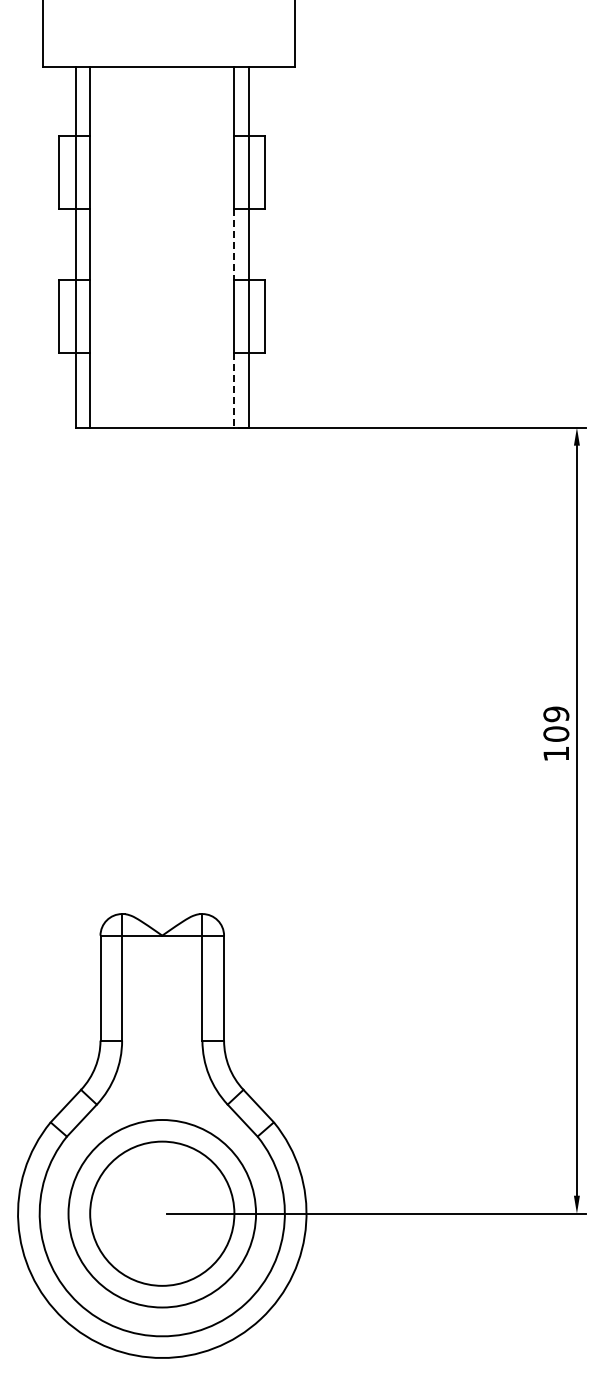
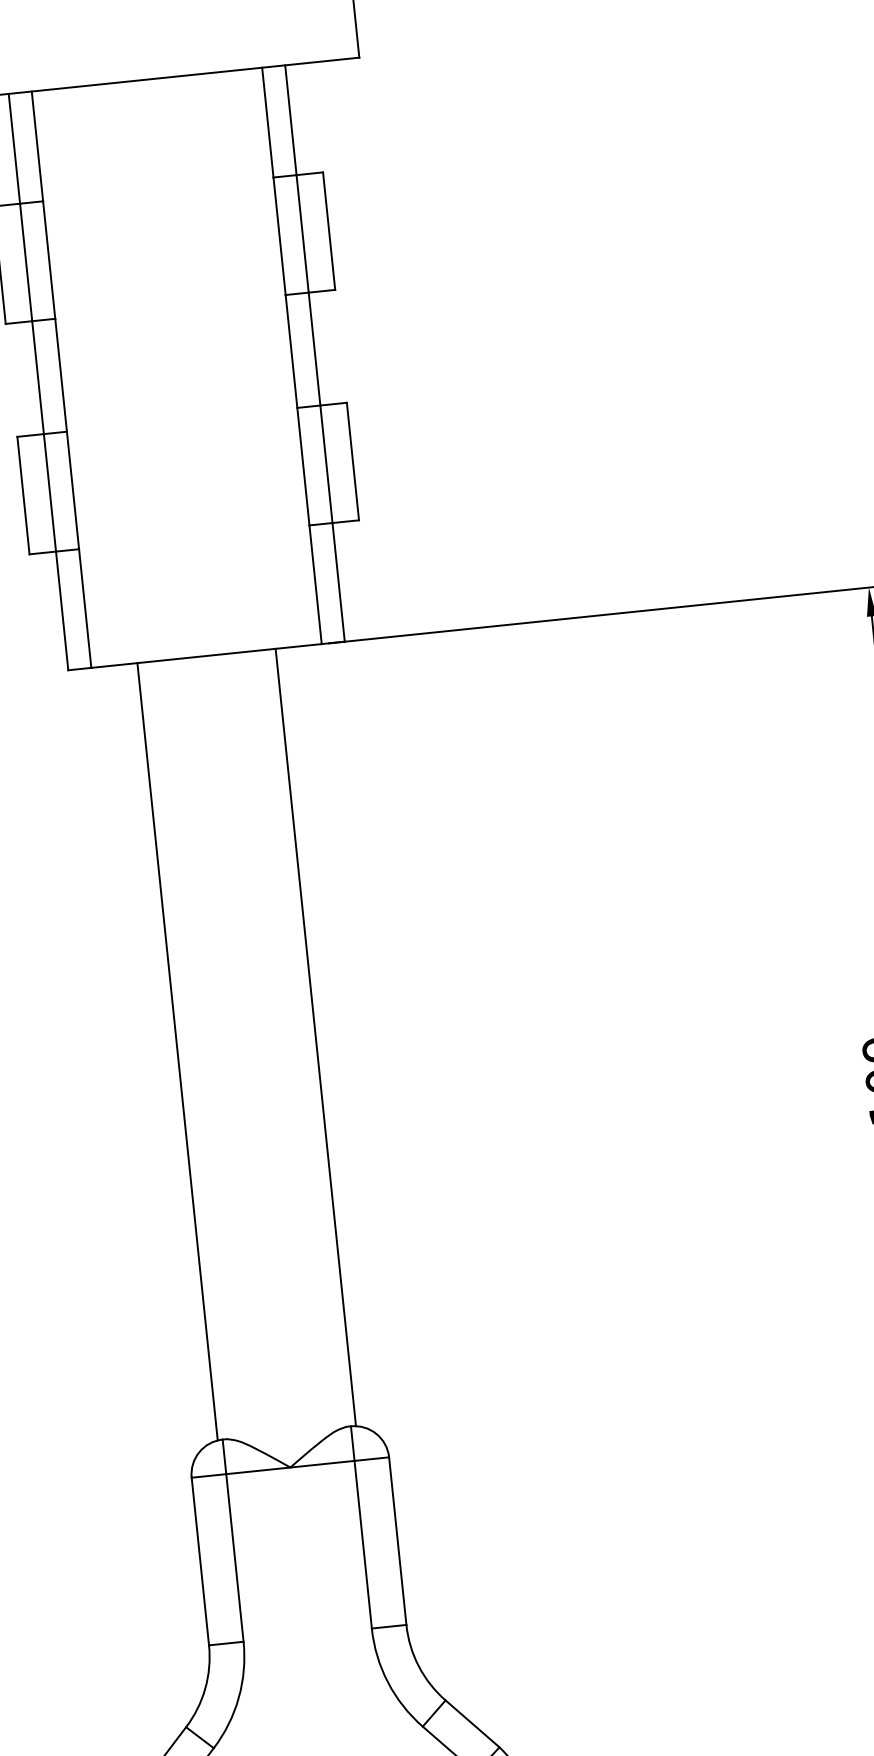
line: (234, 244) -> (291, 351), dashed -> solid
line: (234, 390) -> (315, 584), dashed -> solid
line: (119, 670) -> (178, 1051), added
line: (205, 670) -> (315, 1036), added

